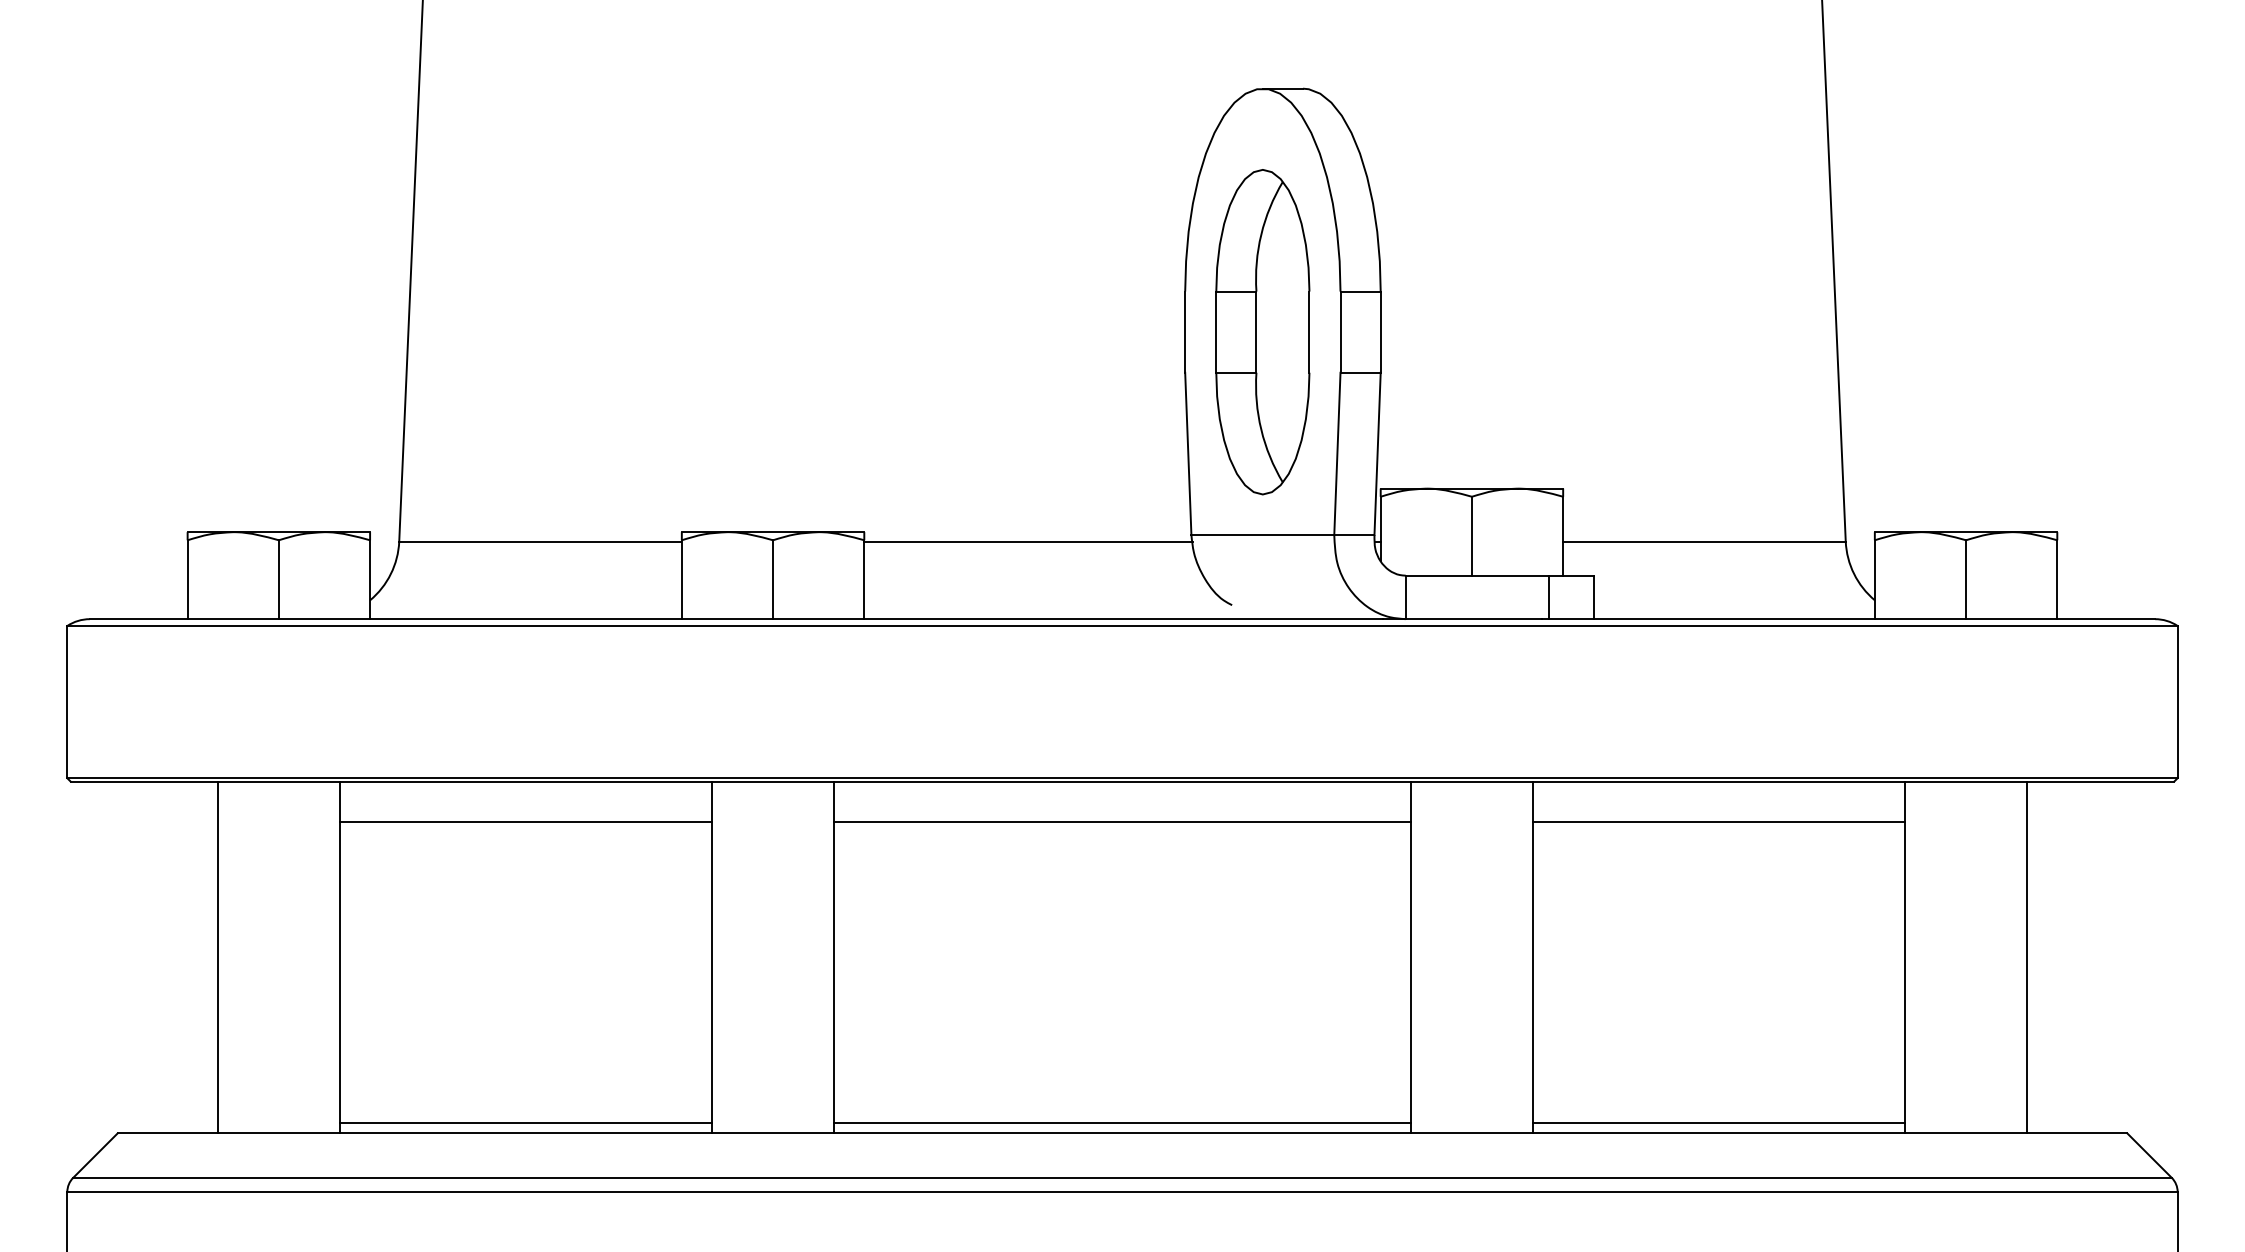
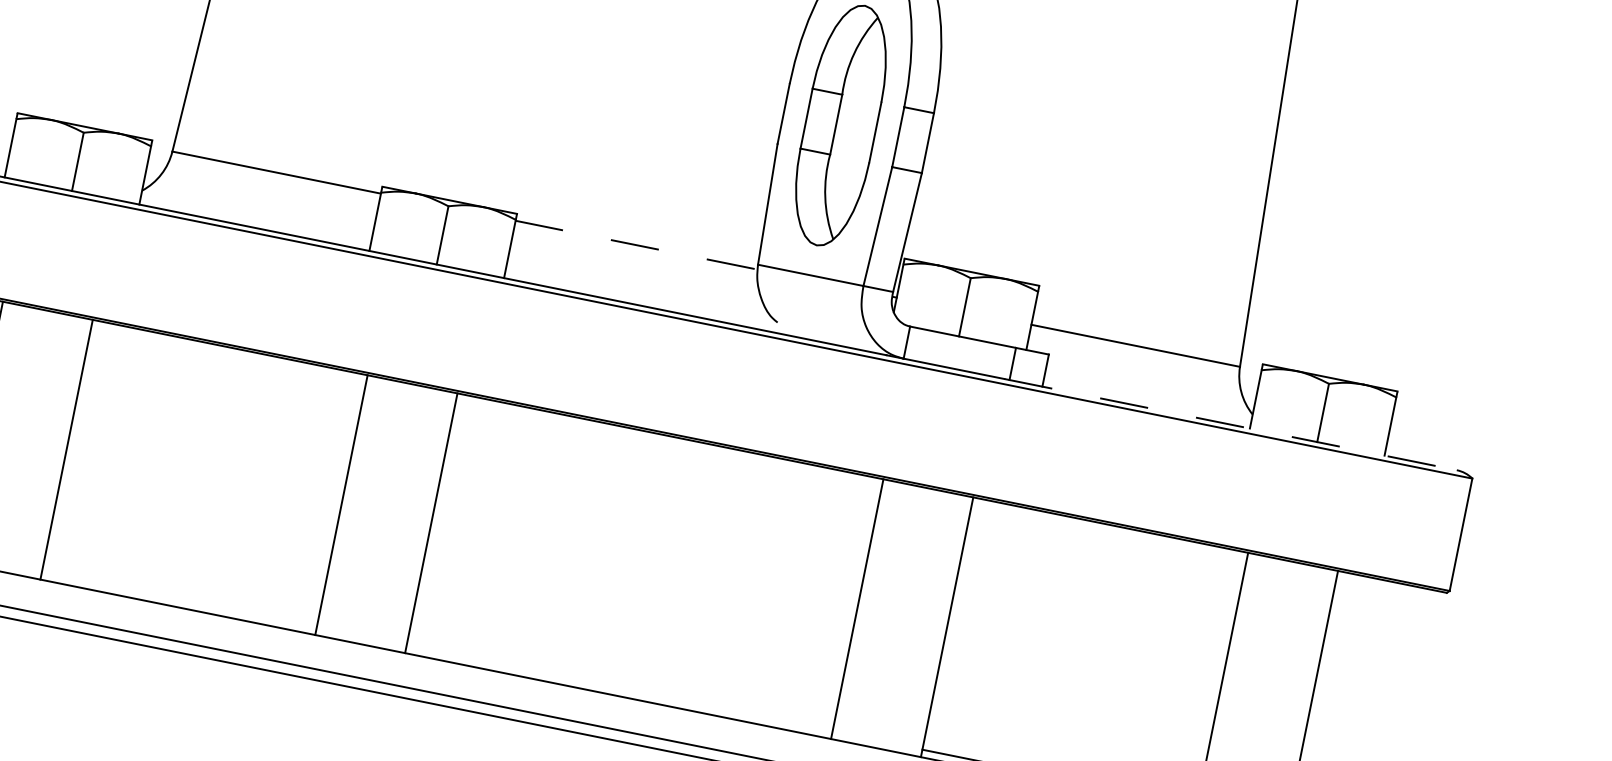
line: (1028, 541) -> (636, 245), solid -> dashed
line: (1848, 619) -> (1230, 424), solid -> dashed
line: (525, 822) -> (223, 377), removed
line: (1122, 822) -> (664, 466), removed
line: (1718, 822) -> (1104, 555), removed
line: (525, 1123) -> (178, 599), removed
line: (1122, 1123) -> (619, 688), removed

